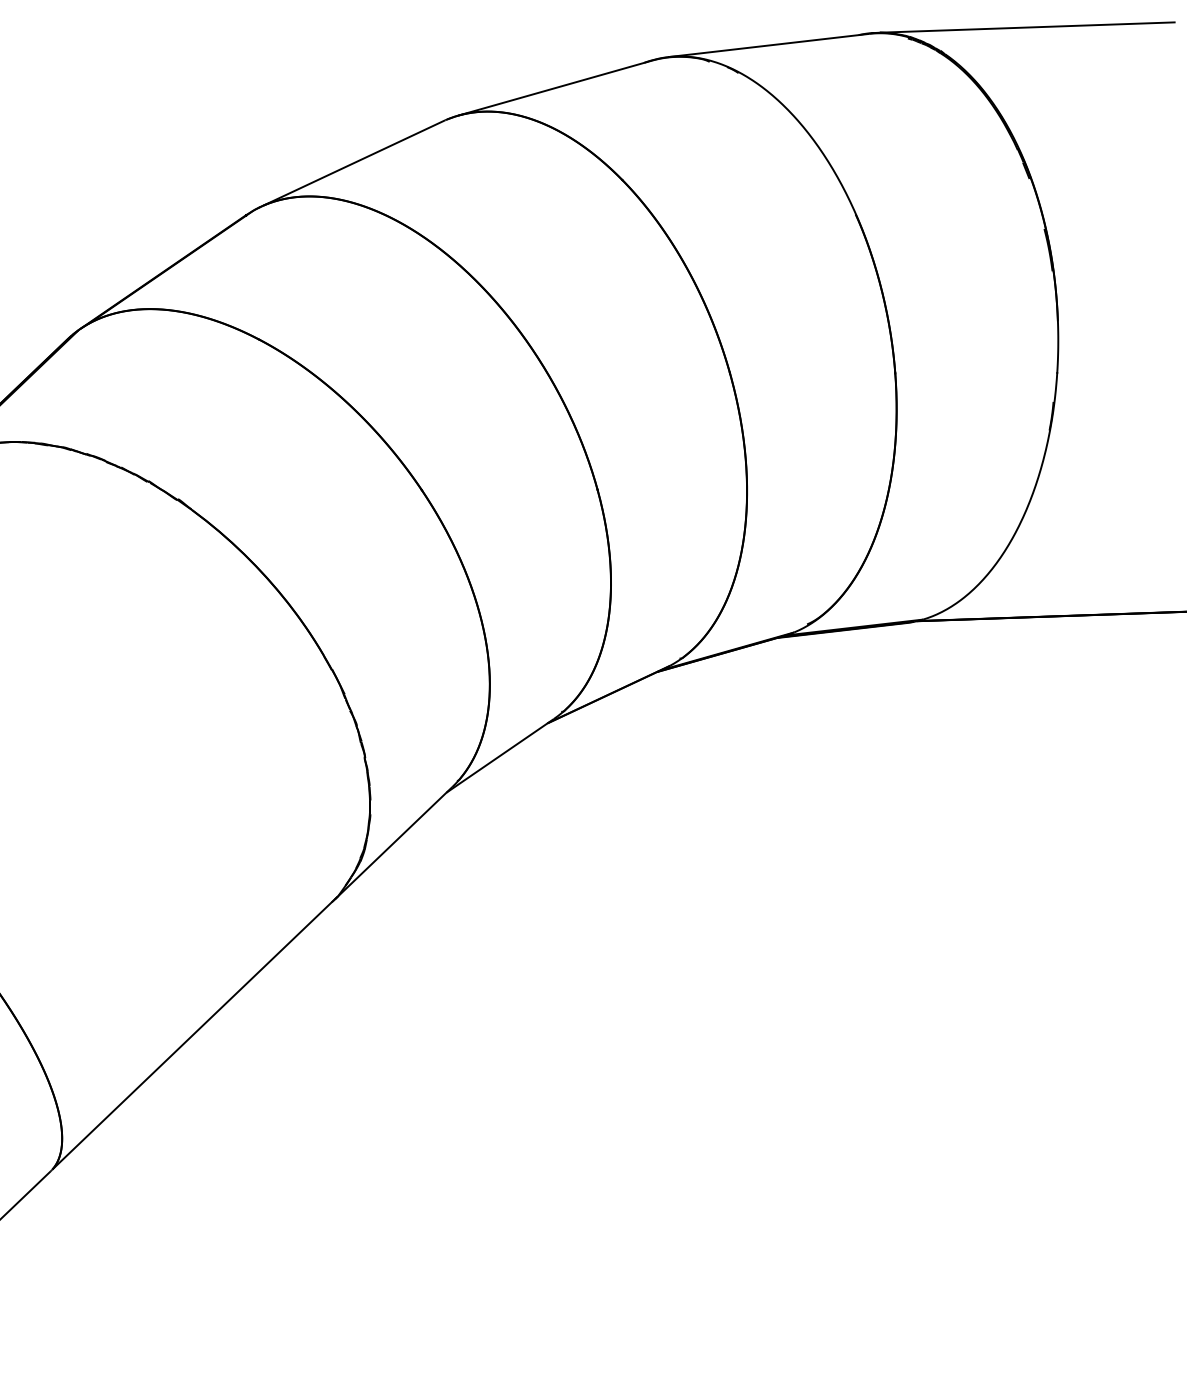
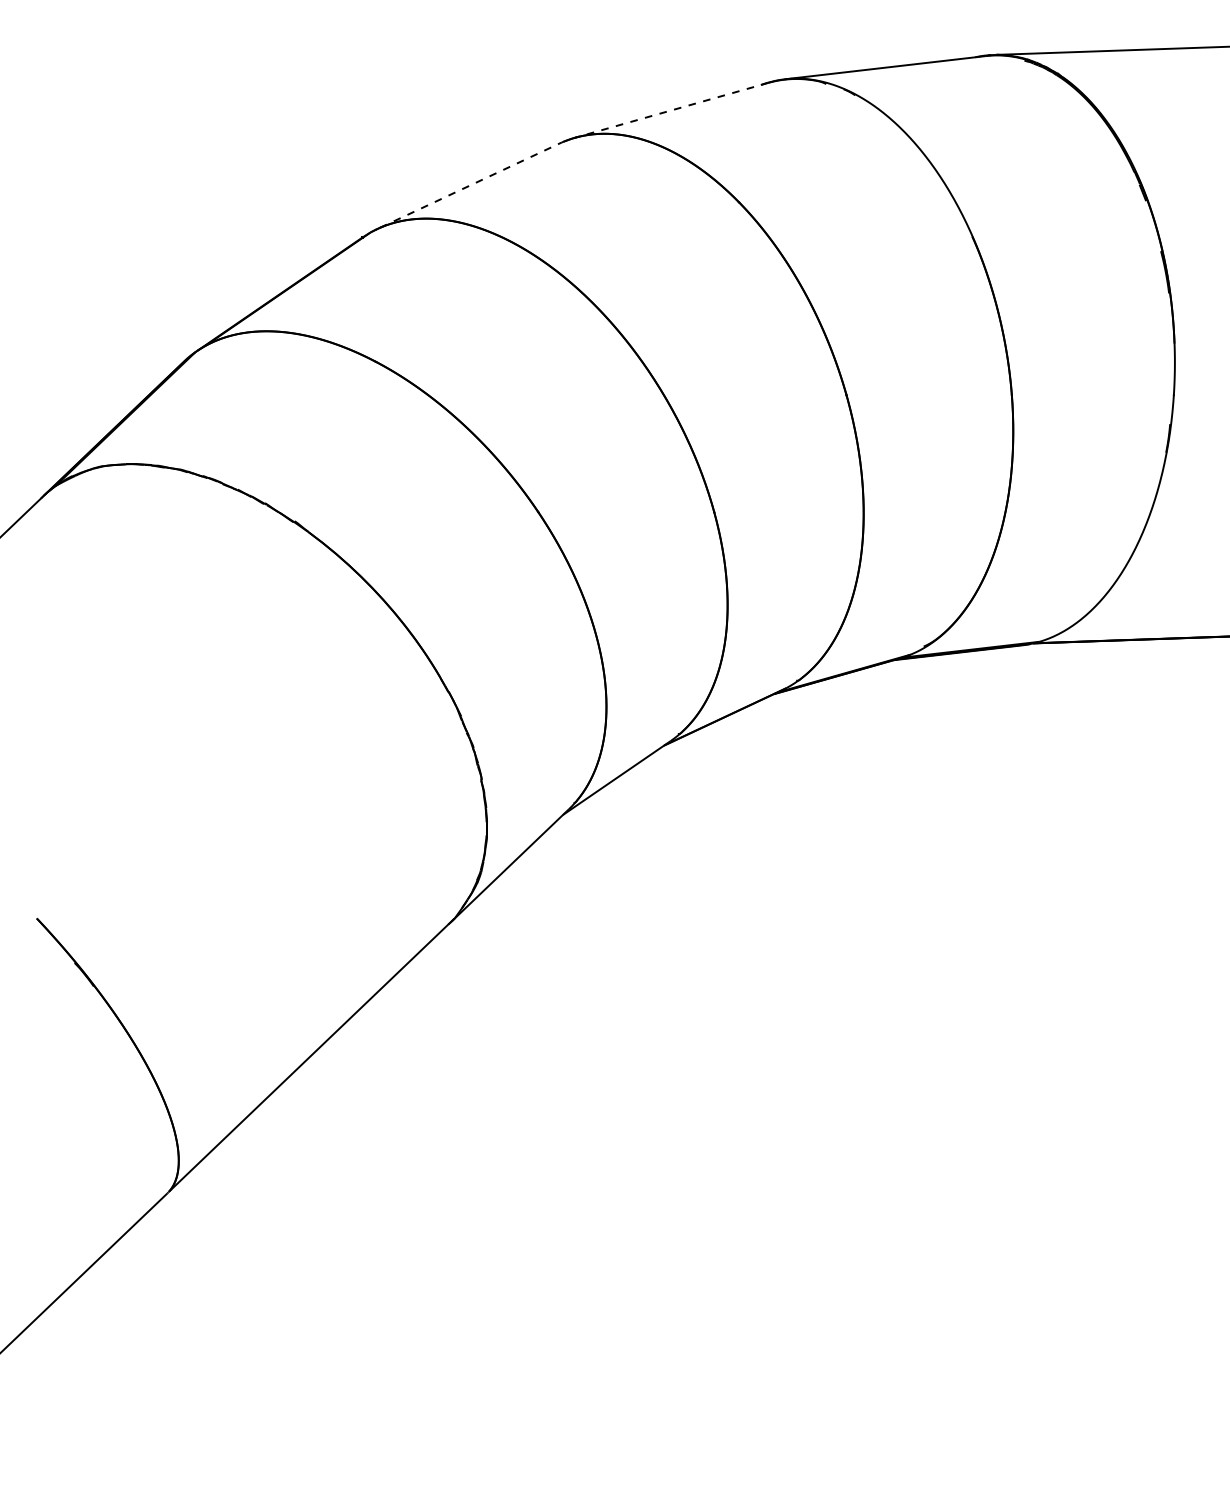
line: (554, 88) -> (671, 110), solid -> dashed
line: (354, 162) -> (471, 184), solid -> dashed

